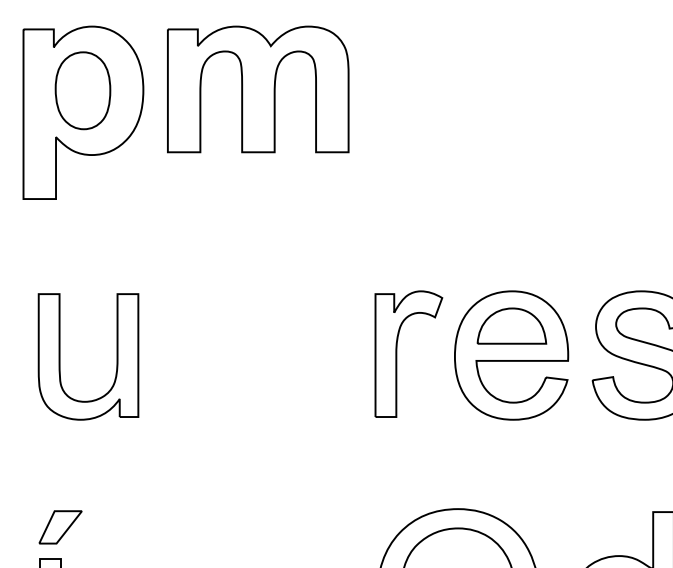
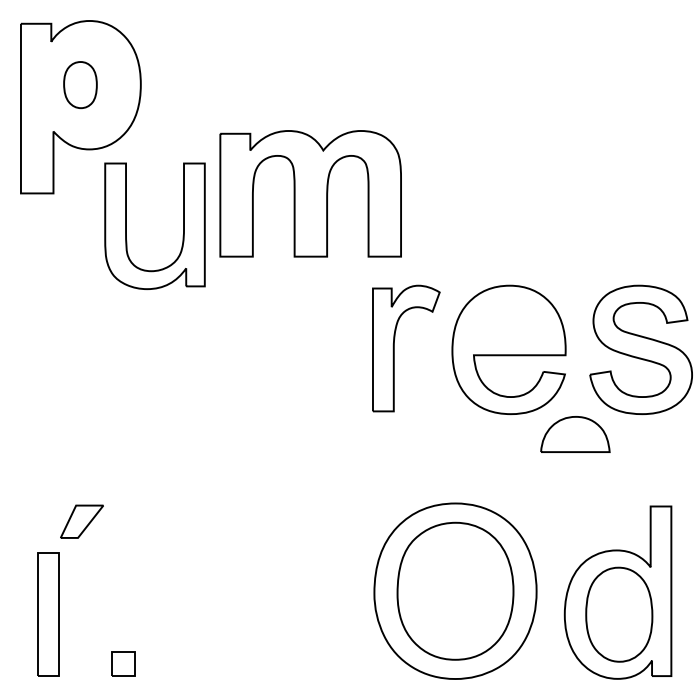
part: (258, 89) -> (310, 193), moved
part: (83, 90) -> (80, 84), size x0.6
part: (512, 326) -> (575, 434), moved
part: (60, 356) -> (126, 225), moved
part: (60, 527) -> (81, 521), moved

